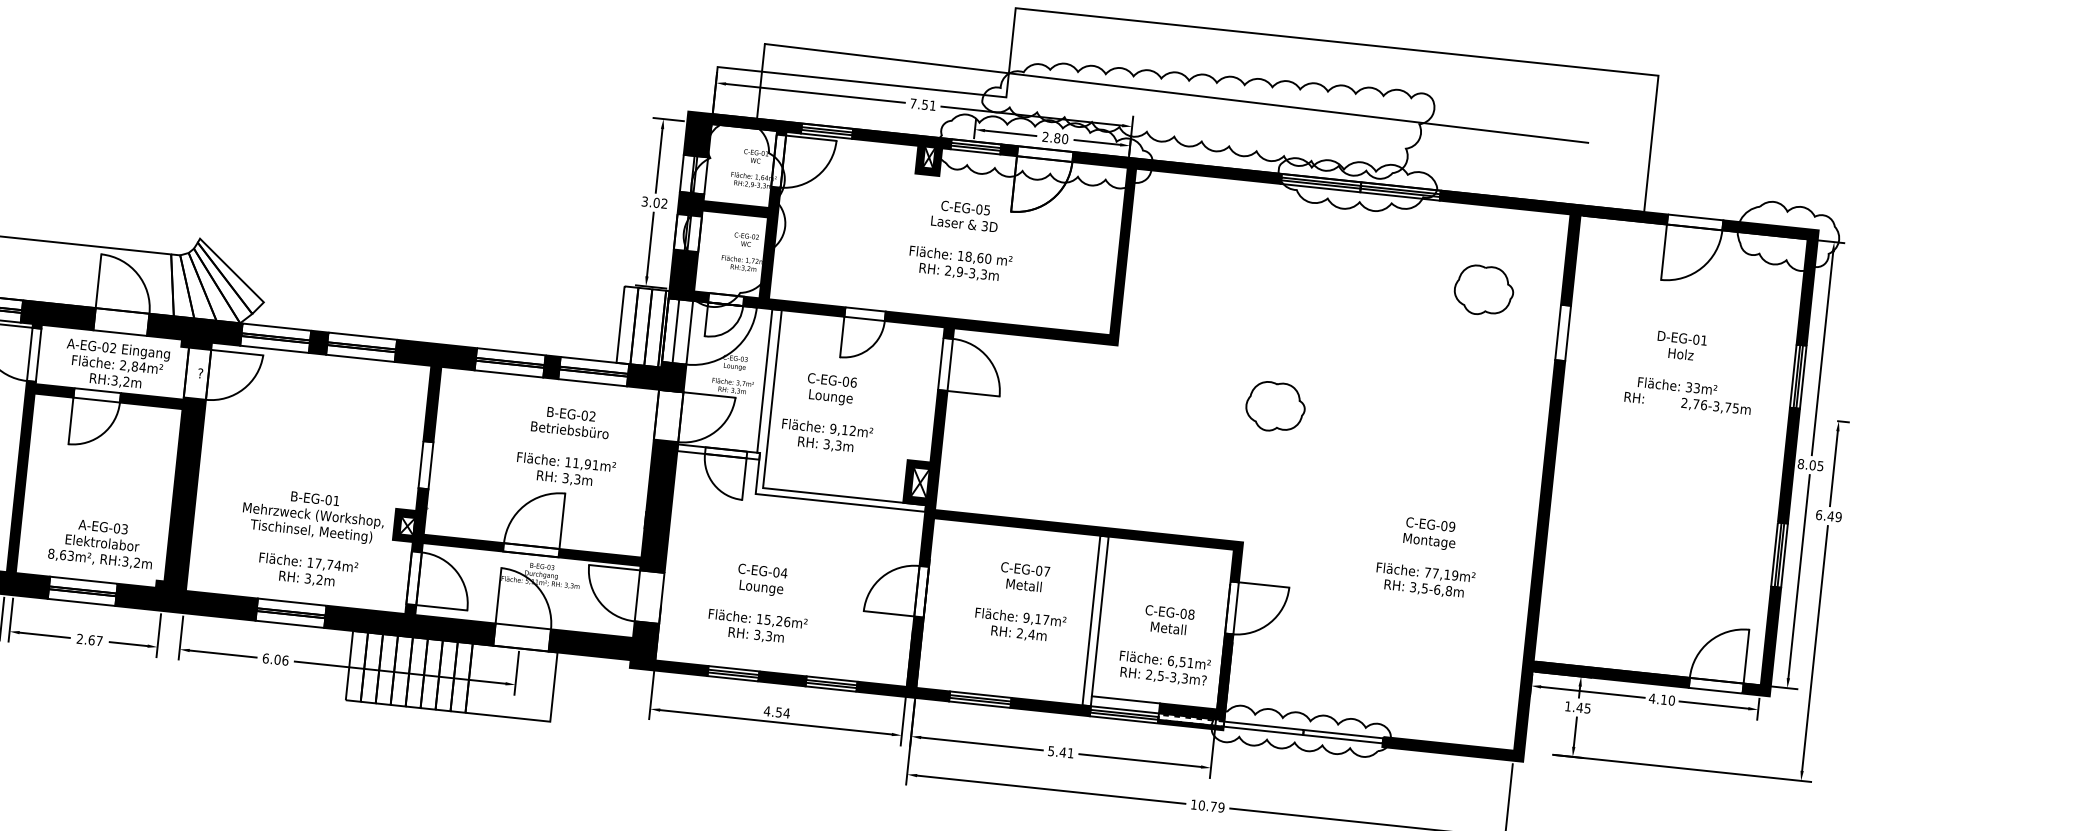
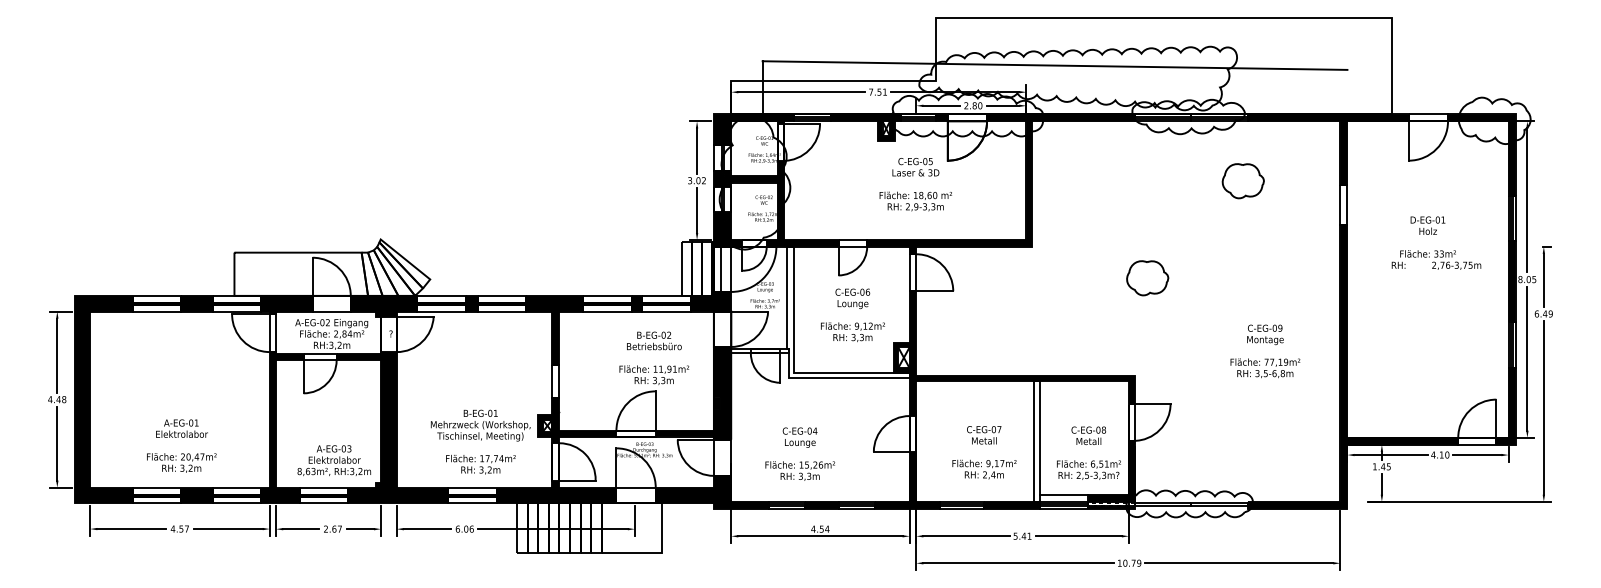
part: (1482, 290) -> (1242, 181), moved
text: (1691, 371) -> (1436, 242), moved
text: (828, 413) -> (852, 315), moved
text: (1427, 557) -> (1265, 351), moved
text: (1022, 601) -> (984, 452), moved

